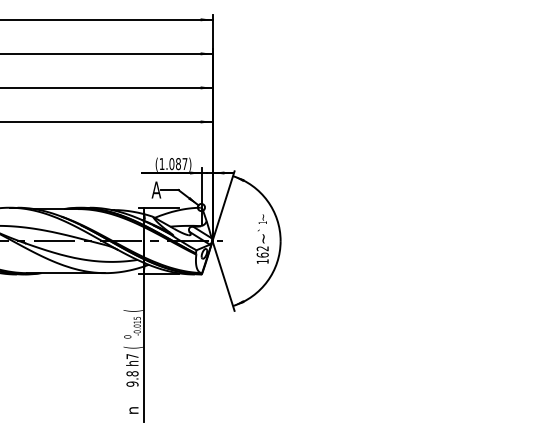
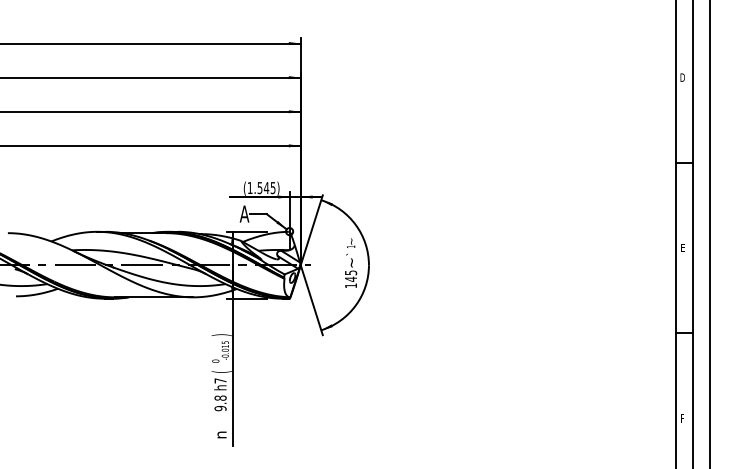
text: (178, 164) -> (266, 188), (1.087) -> (1.545)
text: (263, 251) -> (351, 275), 162 -> 145
text: (133, 311) -> (221, 335), ( -> )

